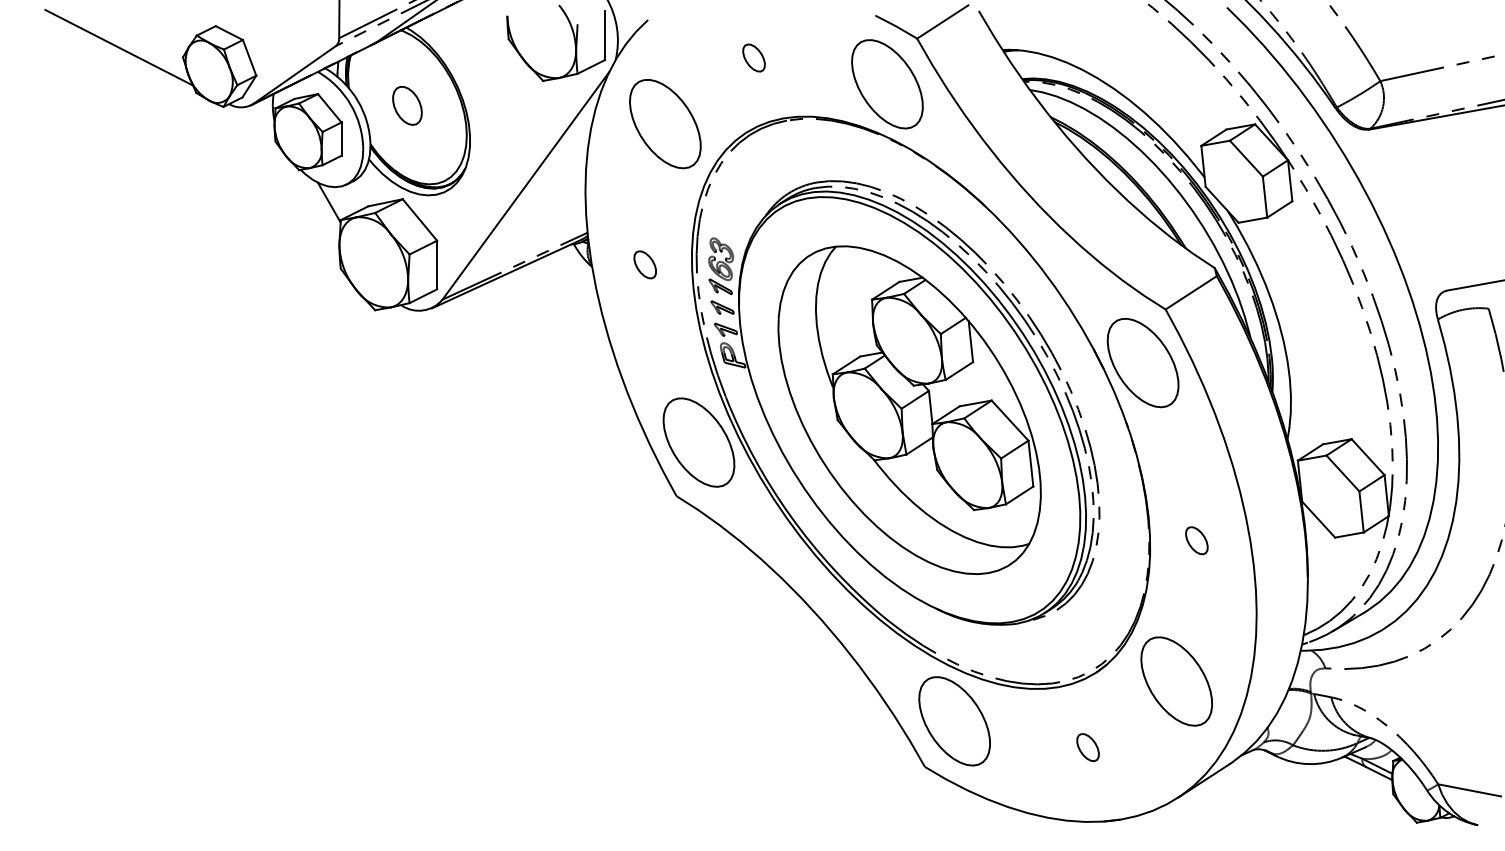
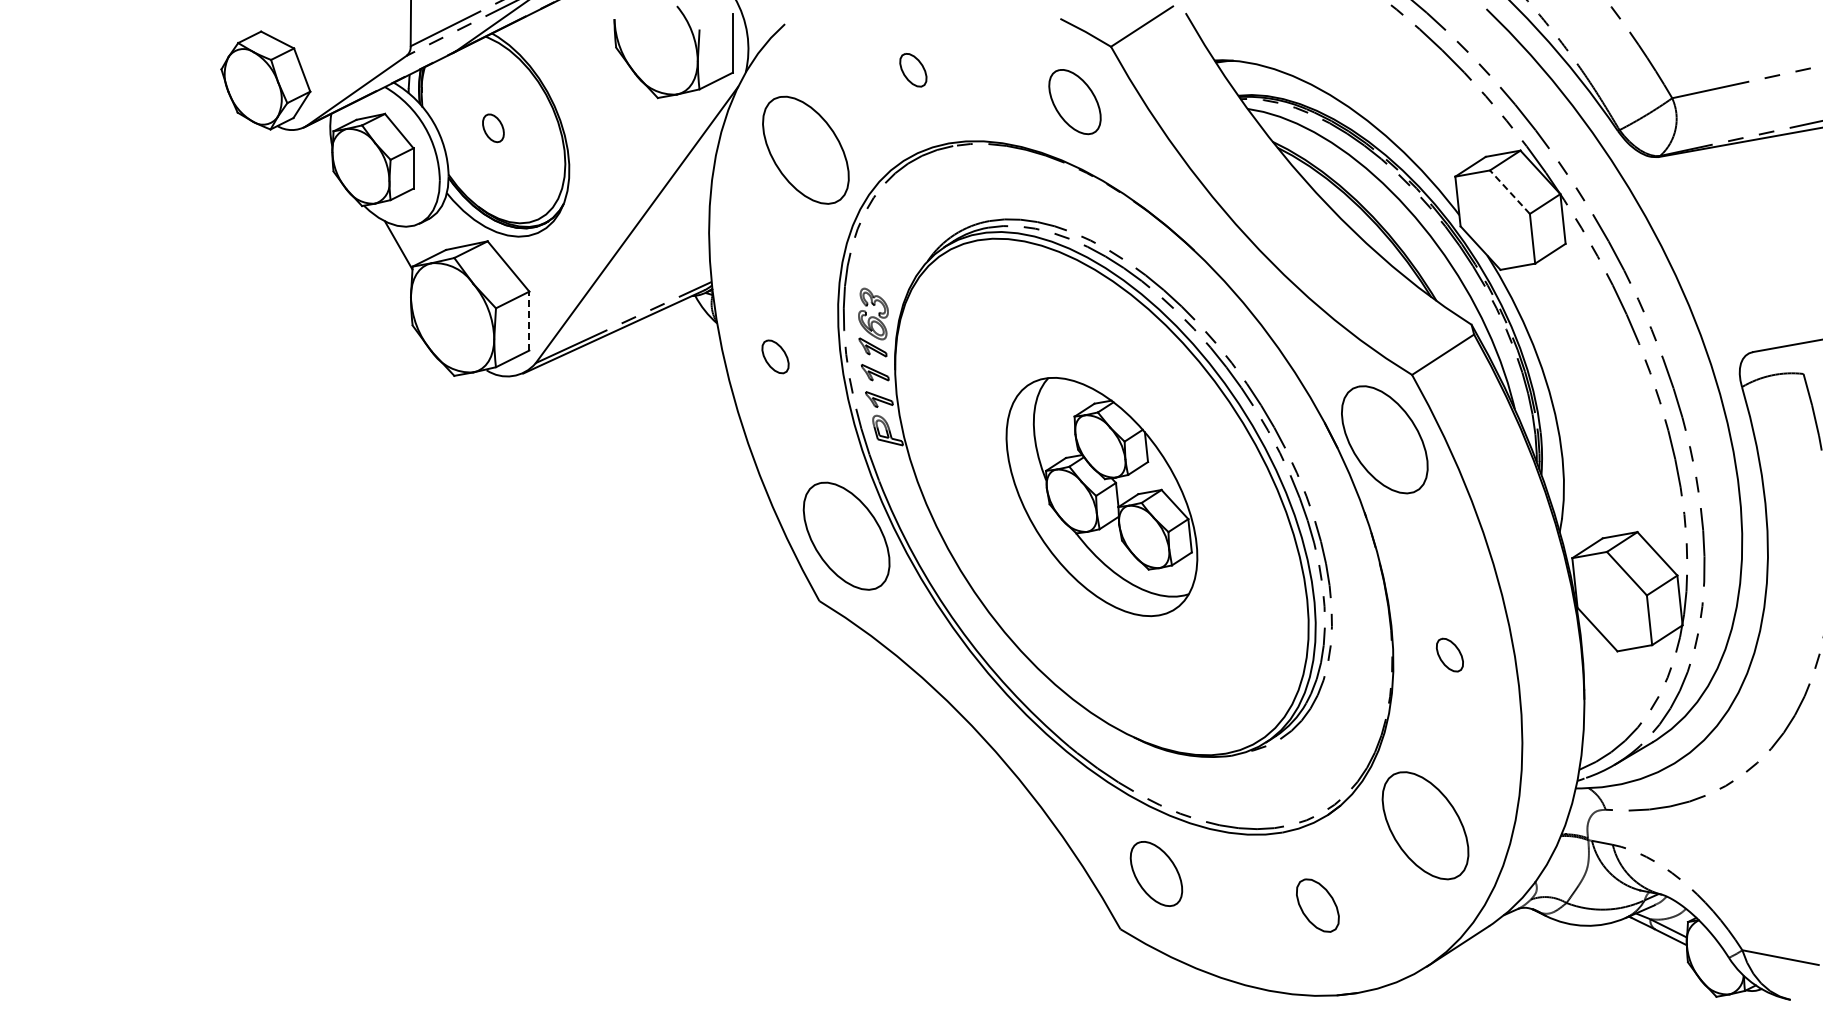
line: (118, 47) -> (143, 57), removed
part: (887, 83) -> (1074, 101), size x0.6
part: (407, 106) -> (493, 128), size x0.6
line: (1246, 158) -> (1509, 192), solid -> dashed
line: (437, 264) -> (529, 320), solid -> dashed
part: (645, 264) -> (775, 356), moved
part: (909, 409) -> (1101, 496), size x0.6
part: (954, 720) -> (1156, 873), size x0.6
part: (1088, 747) -> (1318, 905), size x1.6

